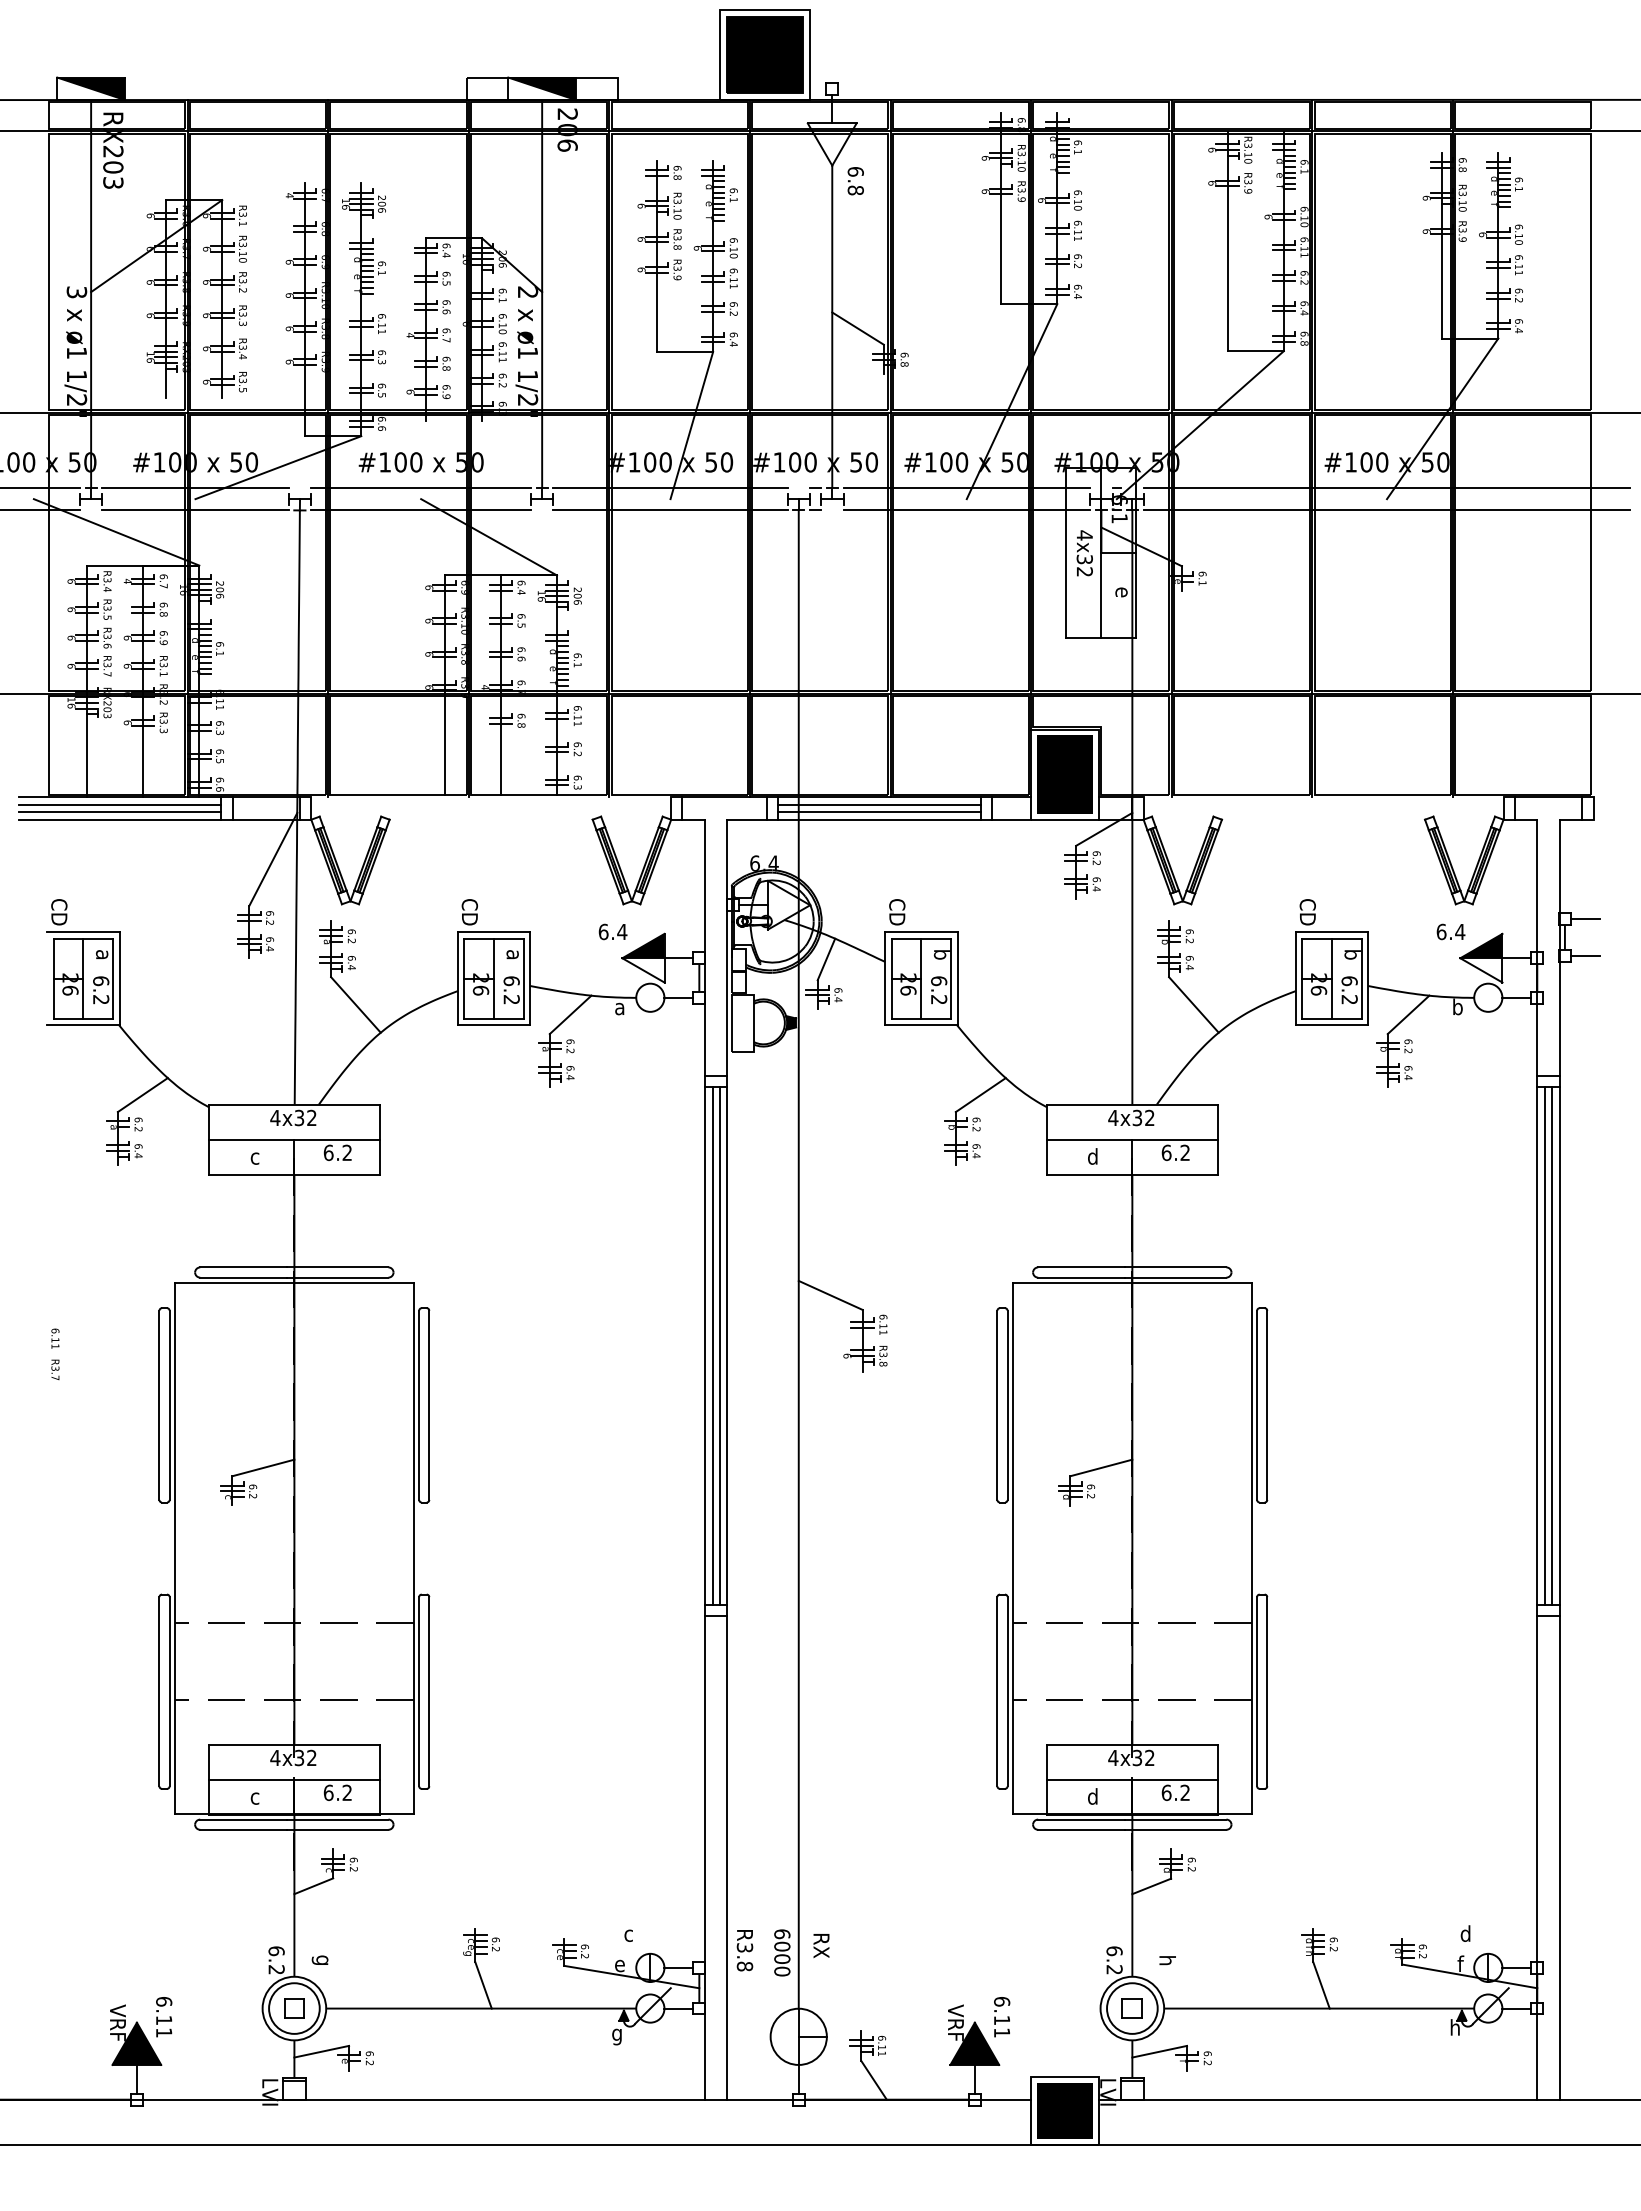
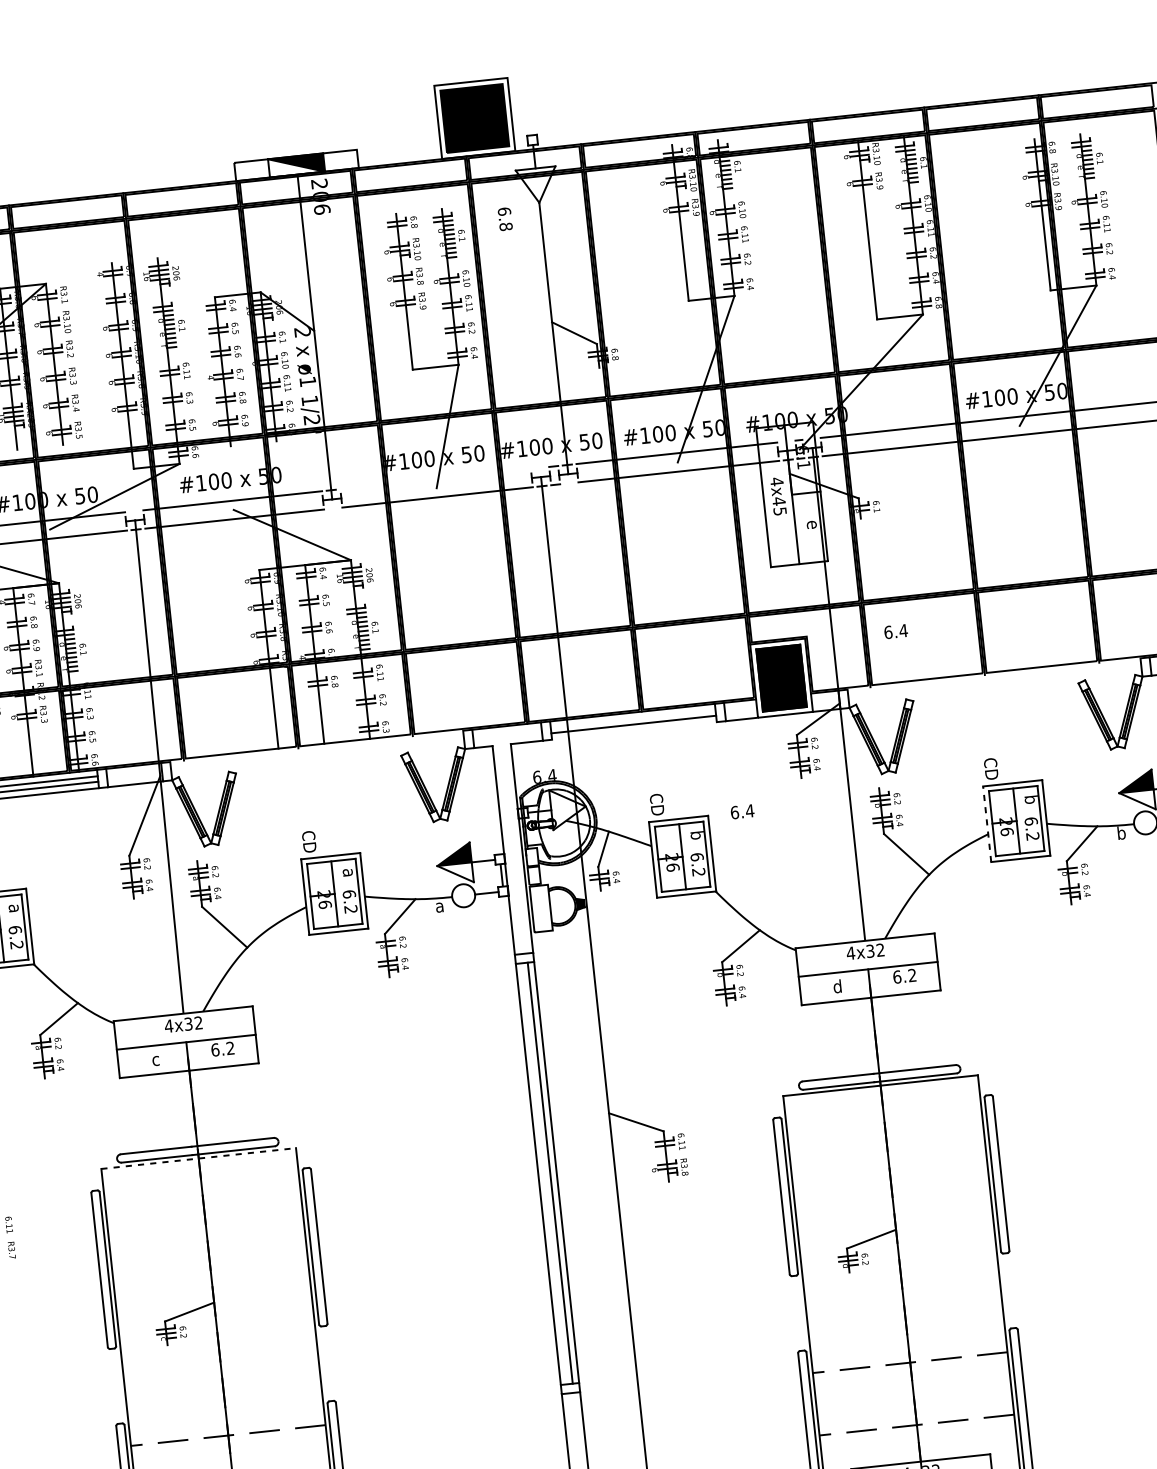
text: (855, 181) -> (505, 219), moved
line: (670, 487) -> (435, 478), removed
text: (1084, 565) -> (779, 506), 4x32 -> 4x45
line: (879, 805) -> (633, 719), removed
line: (879, 819) -> (634, 730), removed
text: (612, 931) -> (742, 811), moved
text: (1450, 931) -> (895, 631), moved
line: (1295, 978) -> (986, 823), solid -> dashed
line: (294, 1282) -> (198, 1158), solid -> dashed
line: (712, 1345) -> (544, 1173), removed

